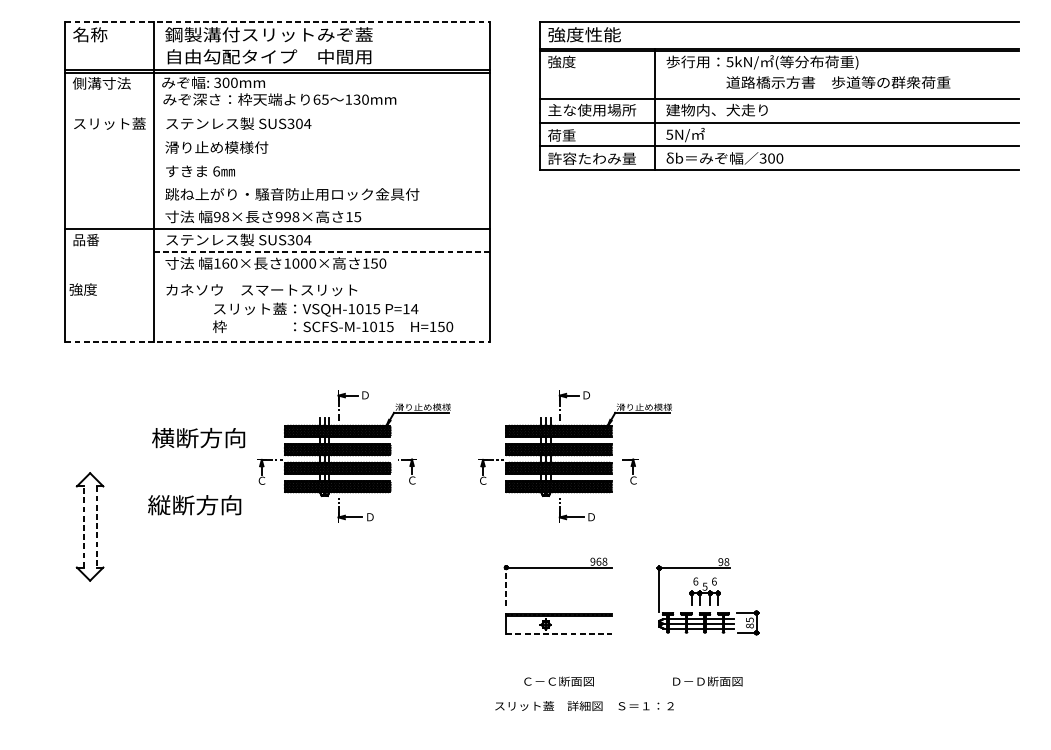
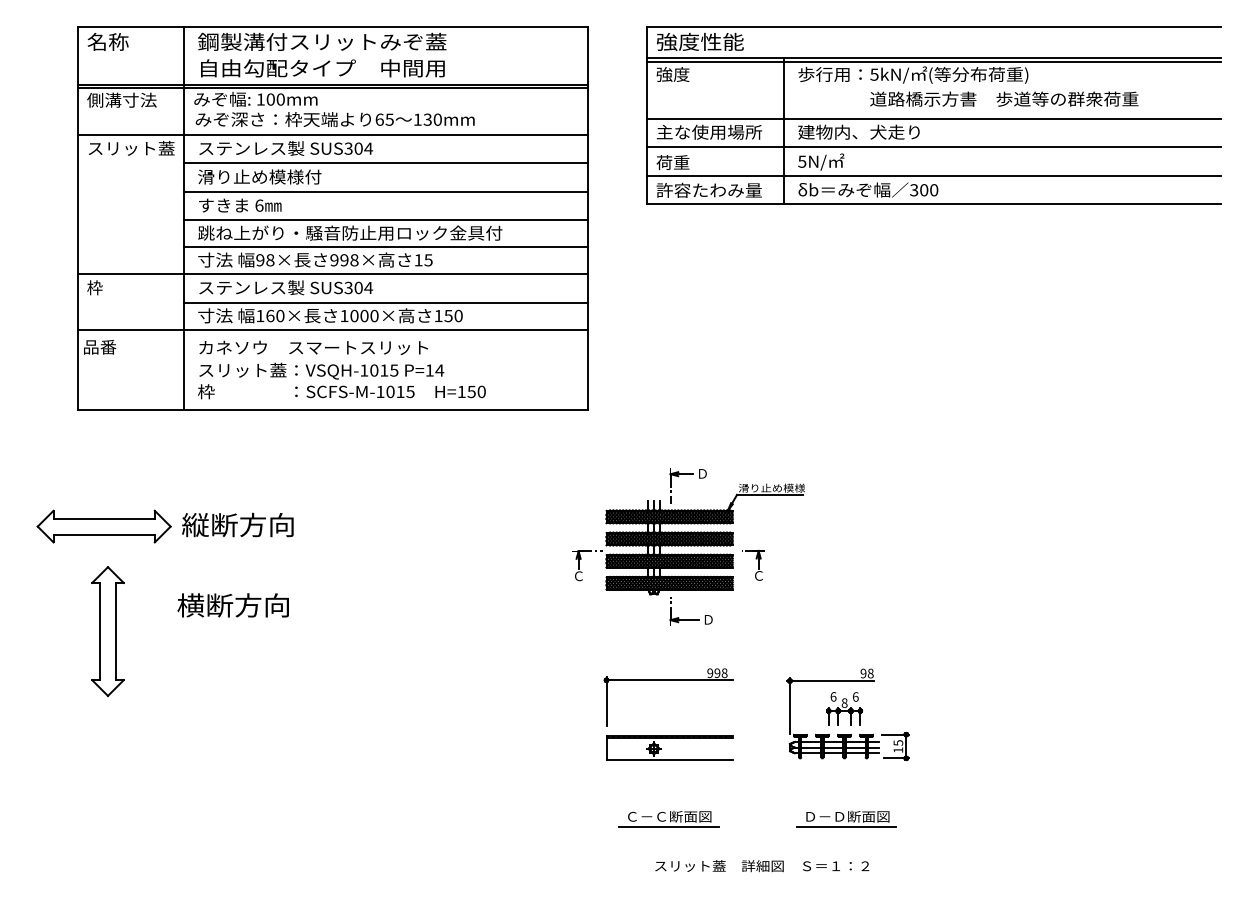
line: (277, 21) -> (332, 26), dashed -> solid
text: (217, 82) -> (260, 99), 300mm -> 100mm
line: (277, 112) -> (332, 134), added
line: (321, 136) -> (385, 163), added
line: (321, 159) -> (385, 191), added
line: (321, 183) -> (385, 220), added
line: (321, 206) -> (385, 247), added
text: (85, 239) -> (102, 287), 品番 -> 枠
line: (321, 252) -> (385, 302), dashed -> solid
line: (277, 274) -> (332, 329), added
text: (83, 289) -> (99, 346), 強度 -> 品番
text: (332, 317) -> (341, 380), moved
line: (277, 342) -> (332, 410), dashed -> solid
text: (163, 438) -> (195, 525), 横断方向 -> 縦断方向
part: (86, 439) -> (103, 526), added
part: (353, 455) -> (423, 546), removed
text: (159, 505) -> (190, 605), 縦断方向 -> 横断方向
line: (83, 526) -> (100, 631), dashed -> solid
line: (96, 526) -> (115, 631), dashed -> solid
text: (598, 561) -> (717, 673), 968 -> 998
line: (506, 585) -> (606, 701), dashed -> solid
text: (704, 586) -> (844, 702), 5 -> 8
text: (750, 626) -> (898, 750), 85 -> 15
line: (559, 633) -> (670, 759), dashed -> solid
line: (558, 689) -> (668, 826), added
line: (706, 689) -> (846, 826), added
text: (584, 706) -> (762, 866), moved

